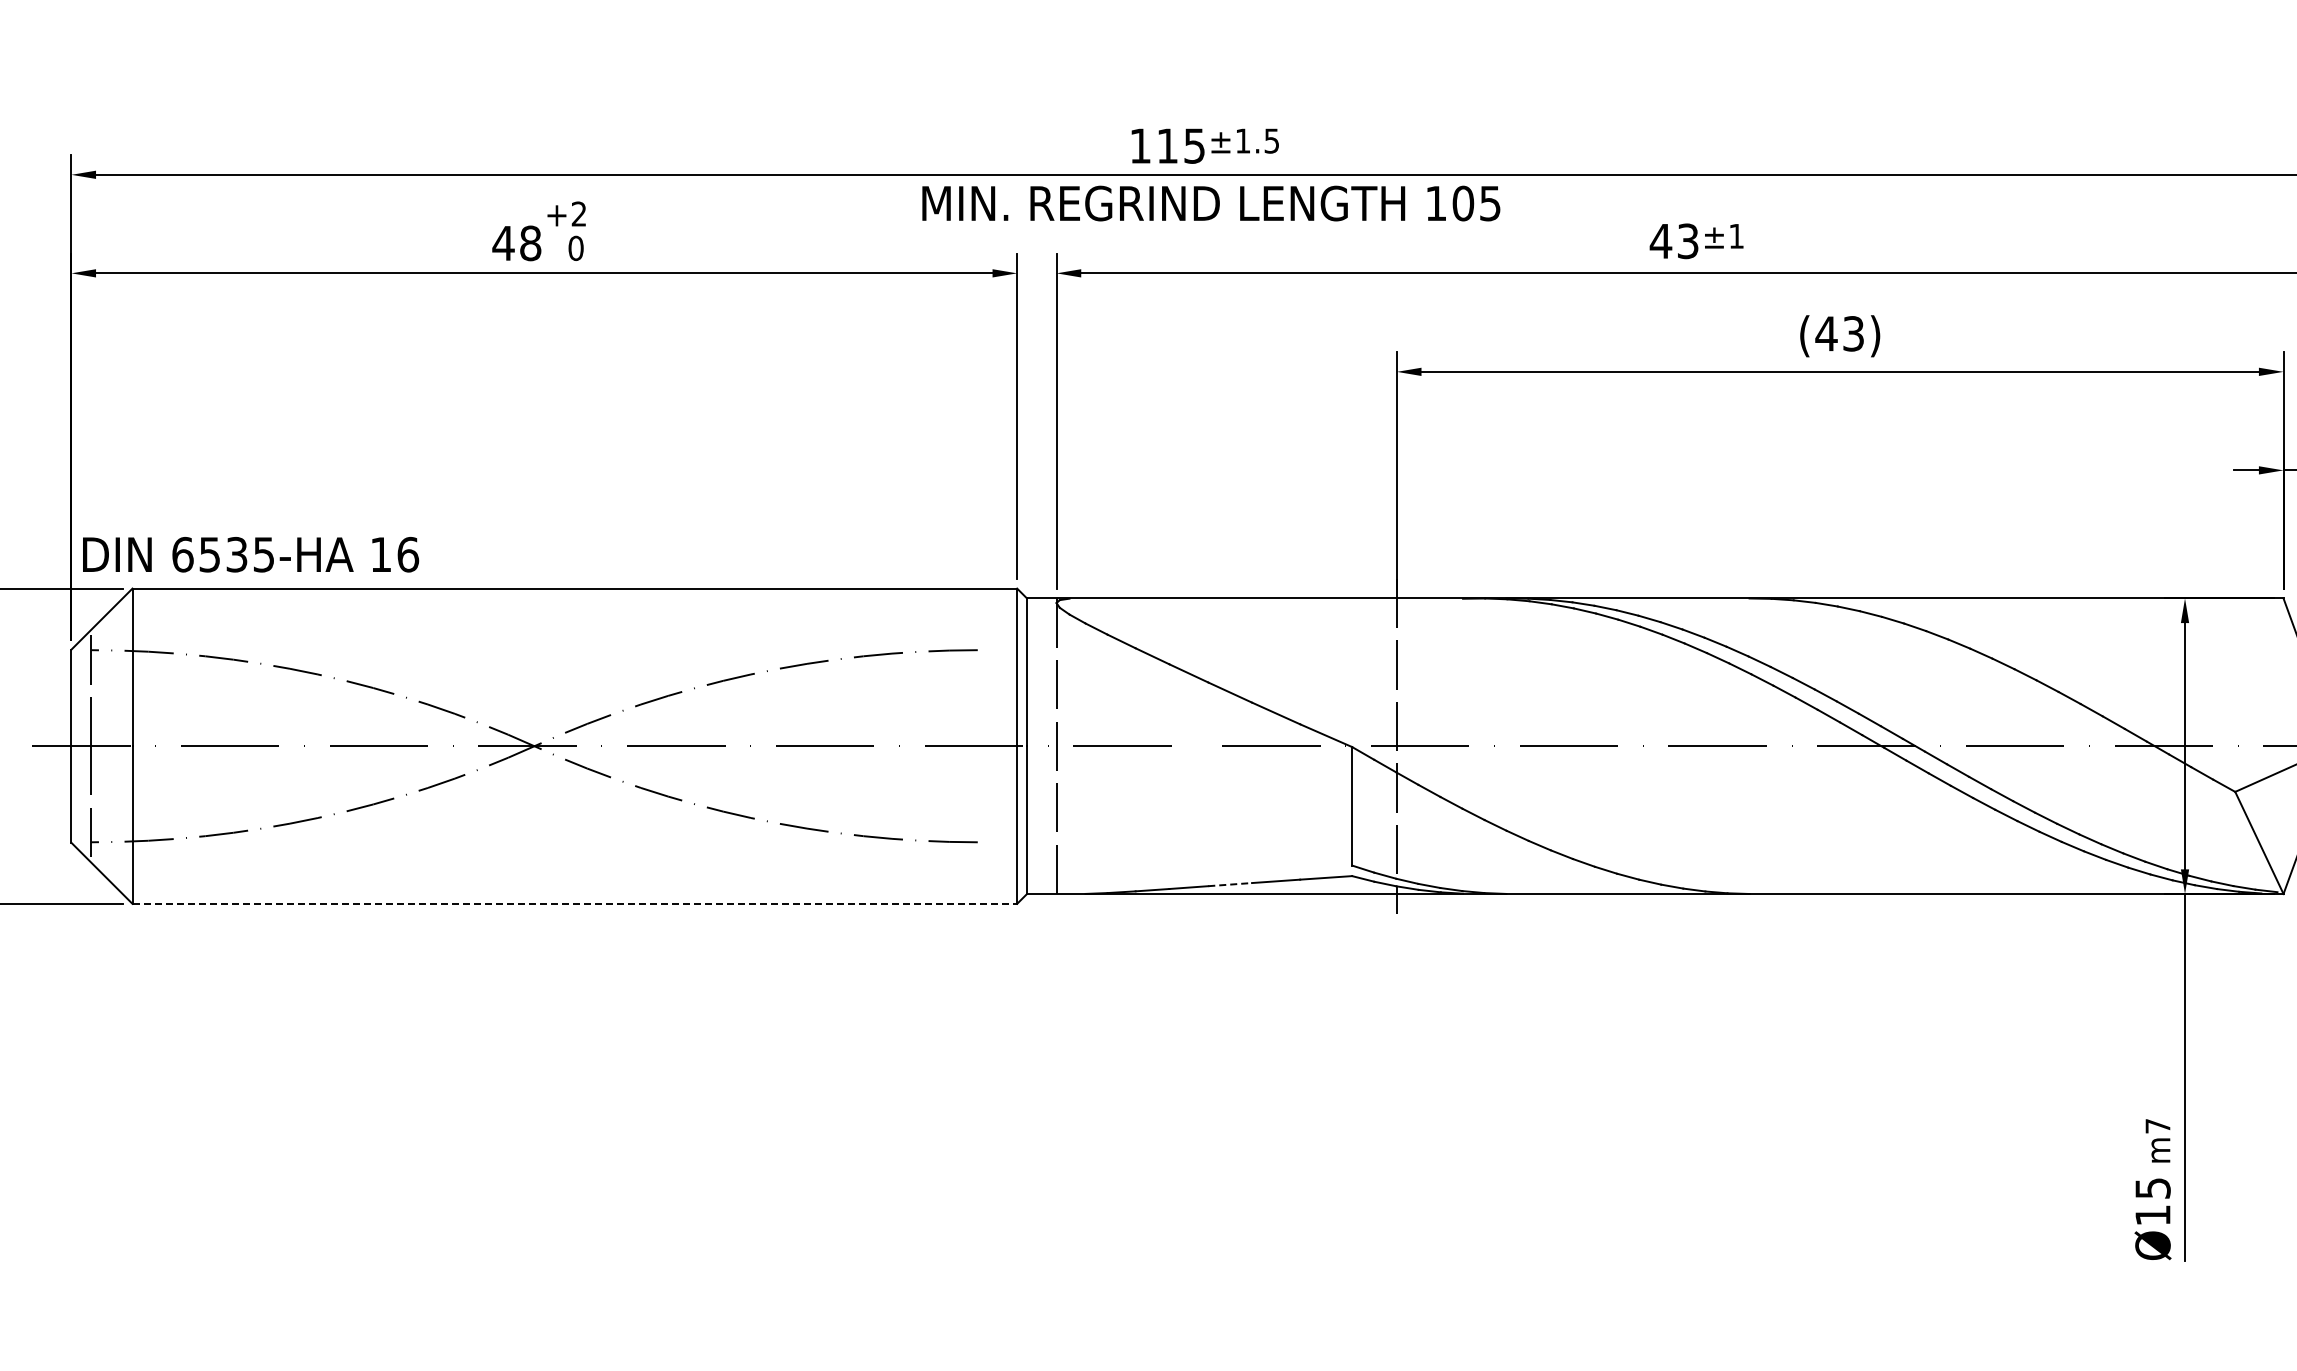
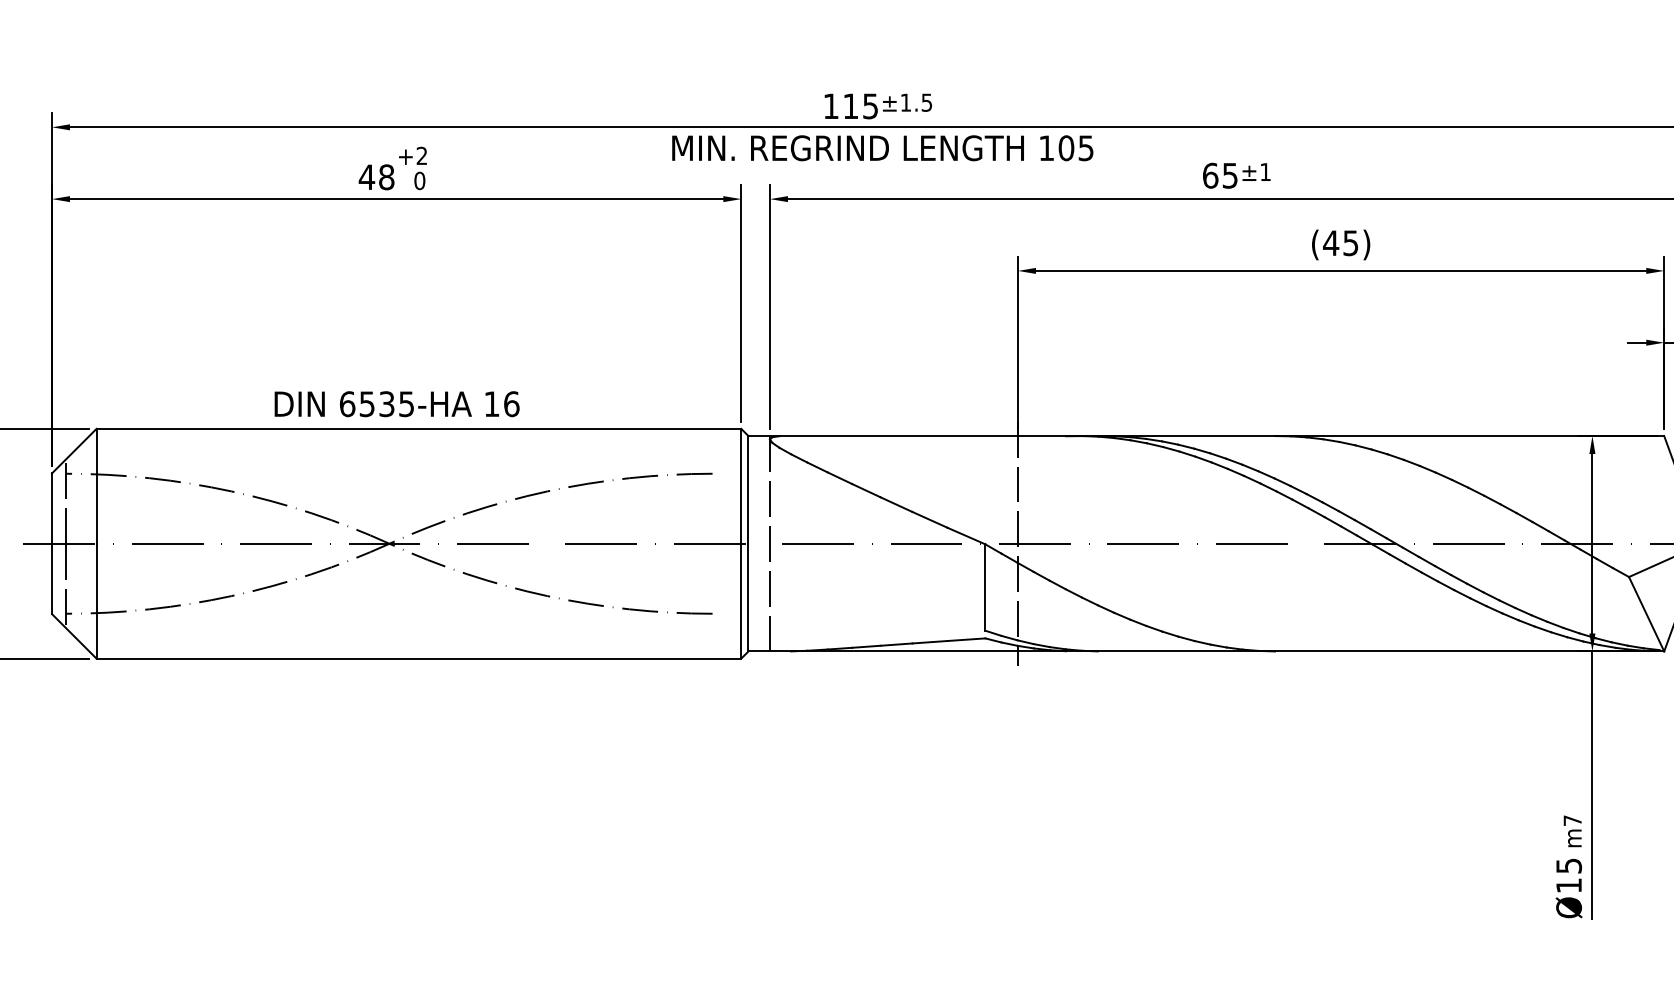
text: (1673, 241) -> (1219, 175), 43 -> 65
text: (1853, 333) -> (1350, 242), (43) -> (45)
text: (251, 554) -> (397, 404), moved
line: (1230, 884) -> (896, 644), dashed -> solid
line: (575, 903) -> (419, 658), dashed -> solid

